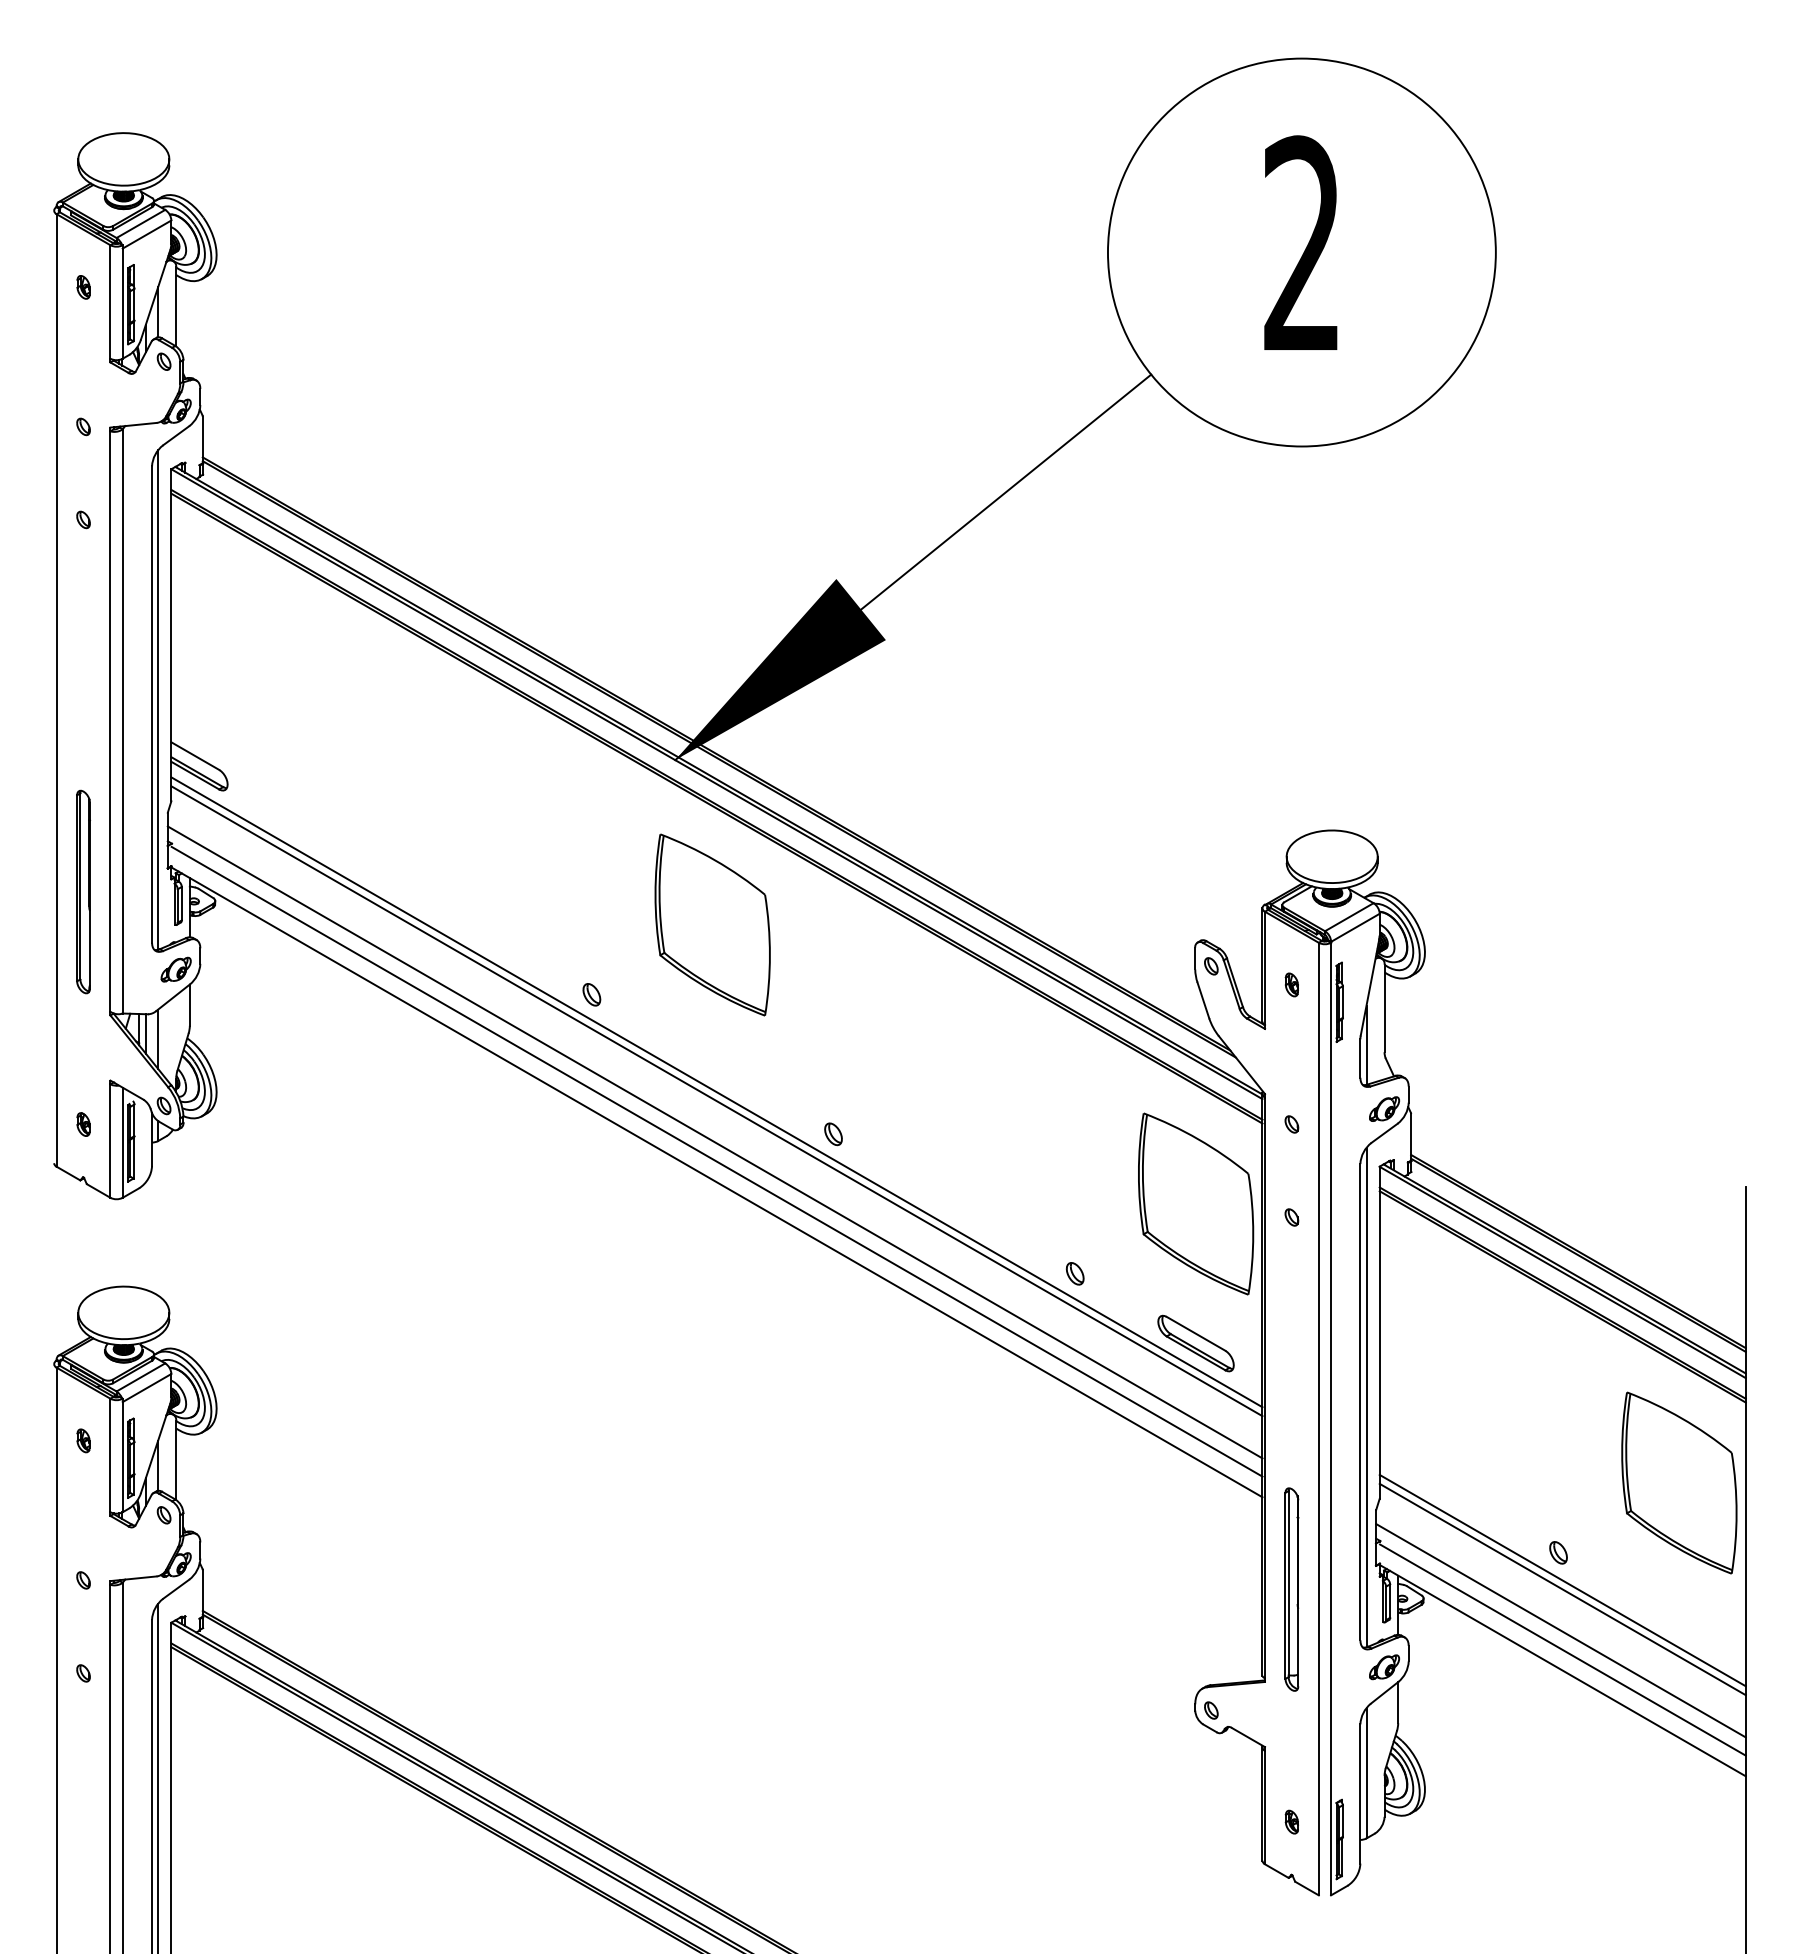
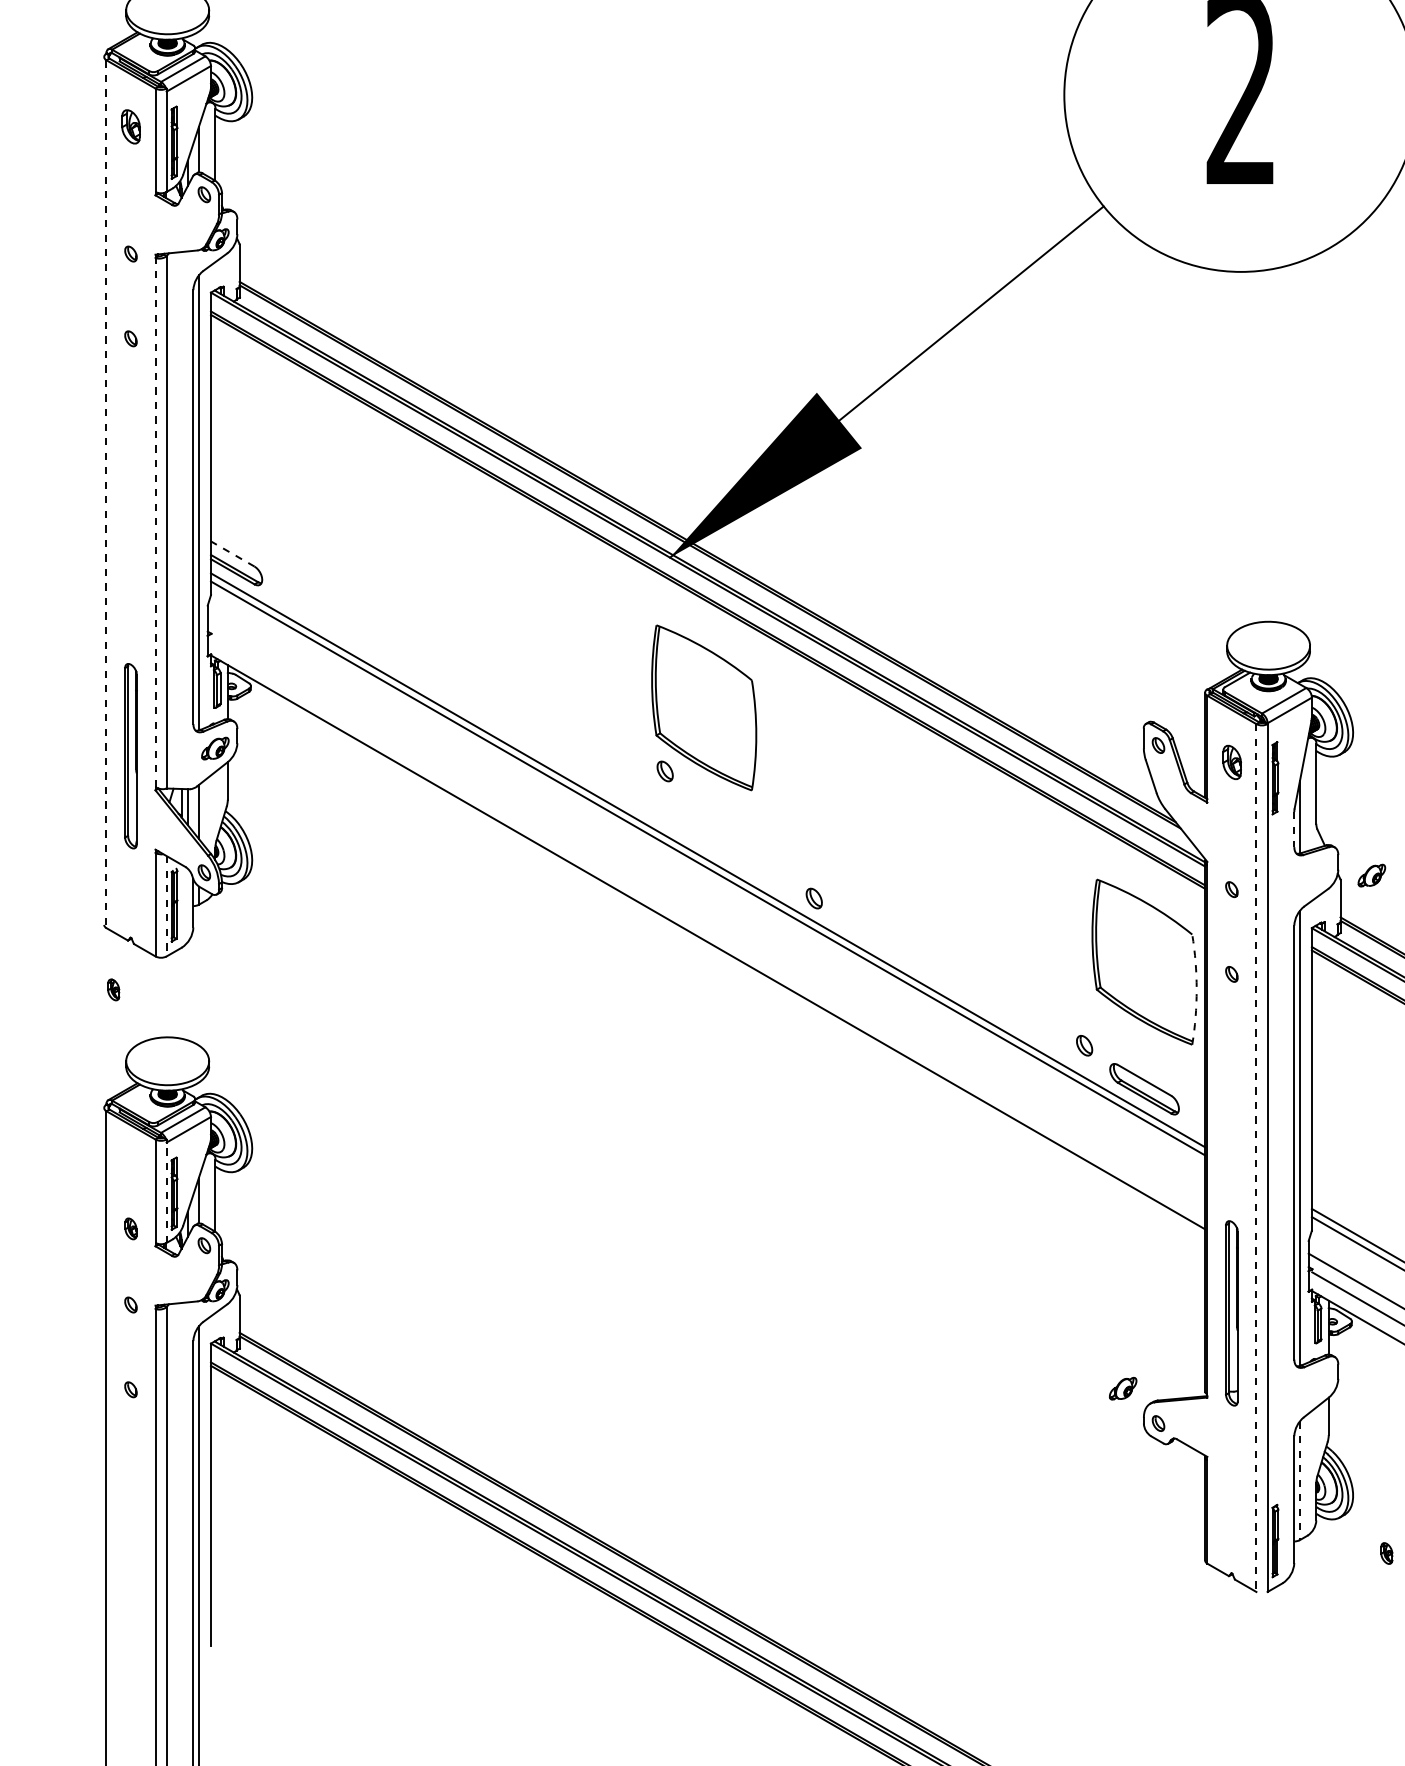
part: (83, 287) -> (130, 127), size x1.6
line: (56, 690) -> (106, 494), solid -> dashed
line: (110, 721) -> (155, 522), solid -> dashed
line: (195, 756) -> (232, 554), solid -> dashed
part: (83, 891) -> (130, 755), moved
part: (1291, 984) -> (1231, 762), size x1.6
part: (591, 994) -> (664, 771), moved
line: (1360, 1059) -> (1294, 830), solid -> dashed
part: (1384, 1108) -> (1371, 875), moved
part: (83, 1124) -> (113, 989), moved
line: (714, 1142) -> (705, 906), removed
line: (122, 1143) -> (166, 906), solid -> dashed
line: (716, 1161) -> (707, 923), removed
arc: (1253, 1234) -> (1196, 989), solid -> dashed
part: (1074, 1273) -> (1083, 1045), moved
line: (1318, 1419) -> (1256, 1158), solid -> dashed
part: (83, 1440) -> (130, 1228), moved
line: (122, 1456) -> (166, 1192), solid -> dashed
part: (1384, 1667) -> (1123, 1388), moved
line: (1366, 1773) -> (1299, 1480), solid -> dashed
part: (1291, 1821) -> (1386, 1552), moved

